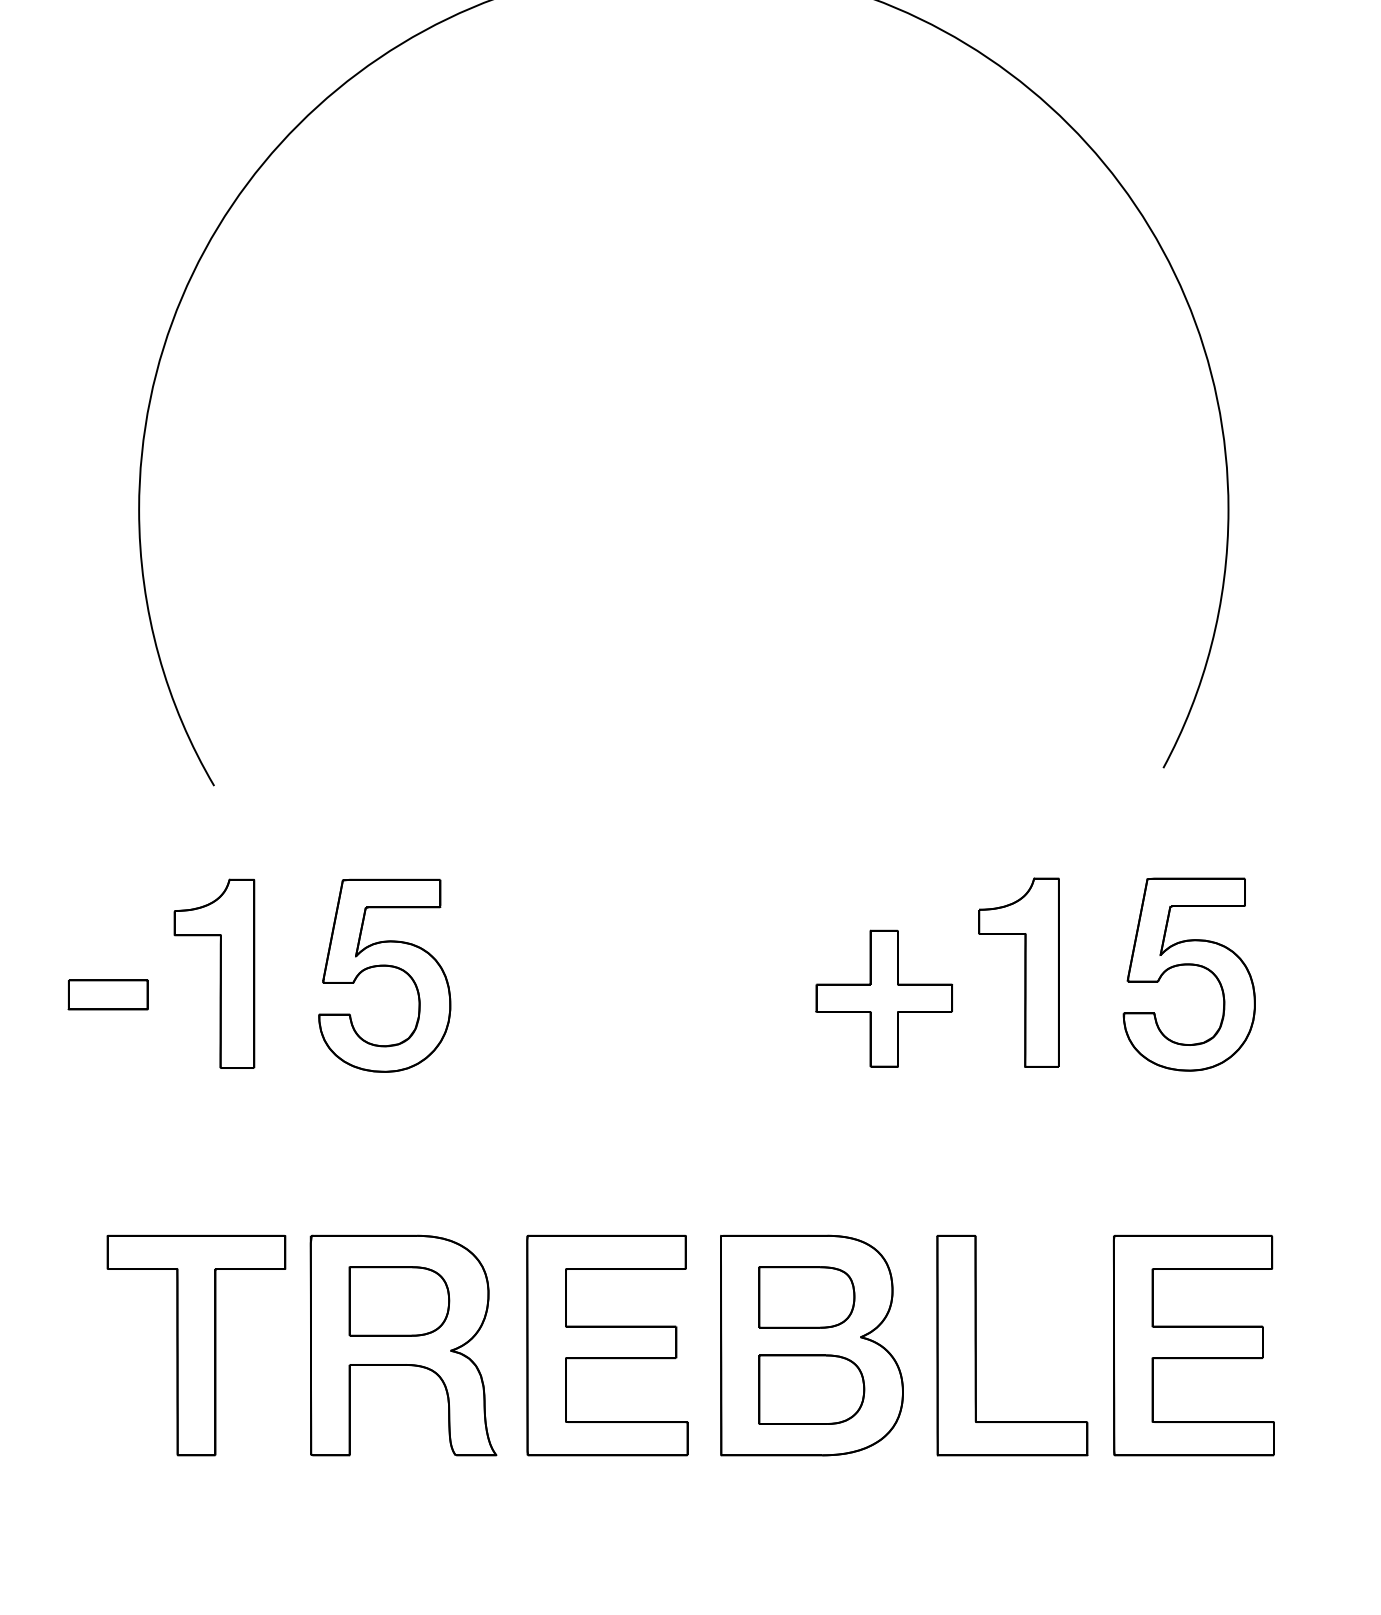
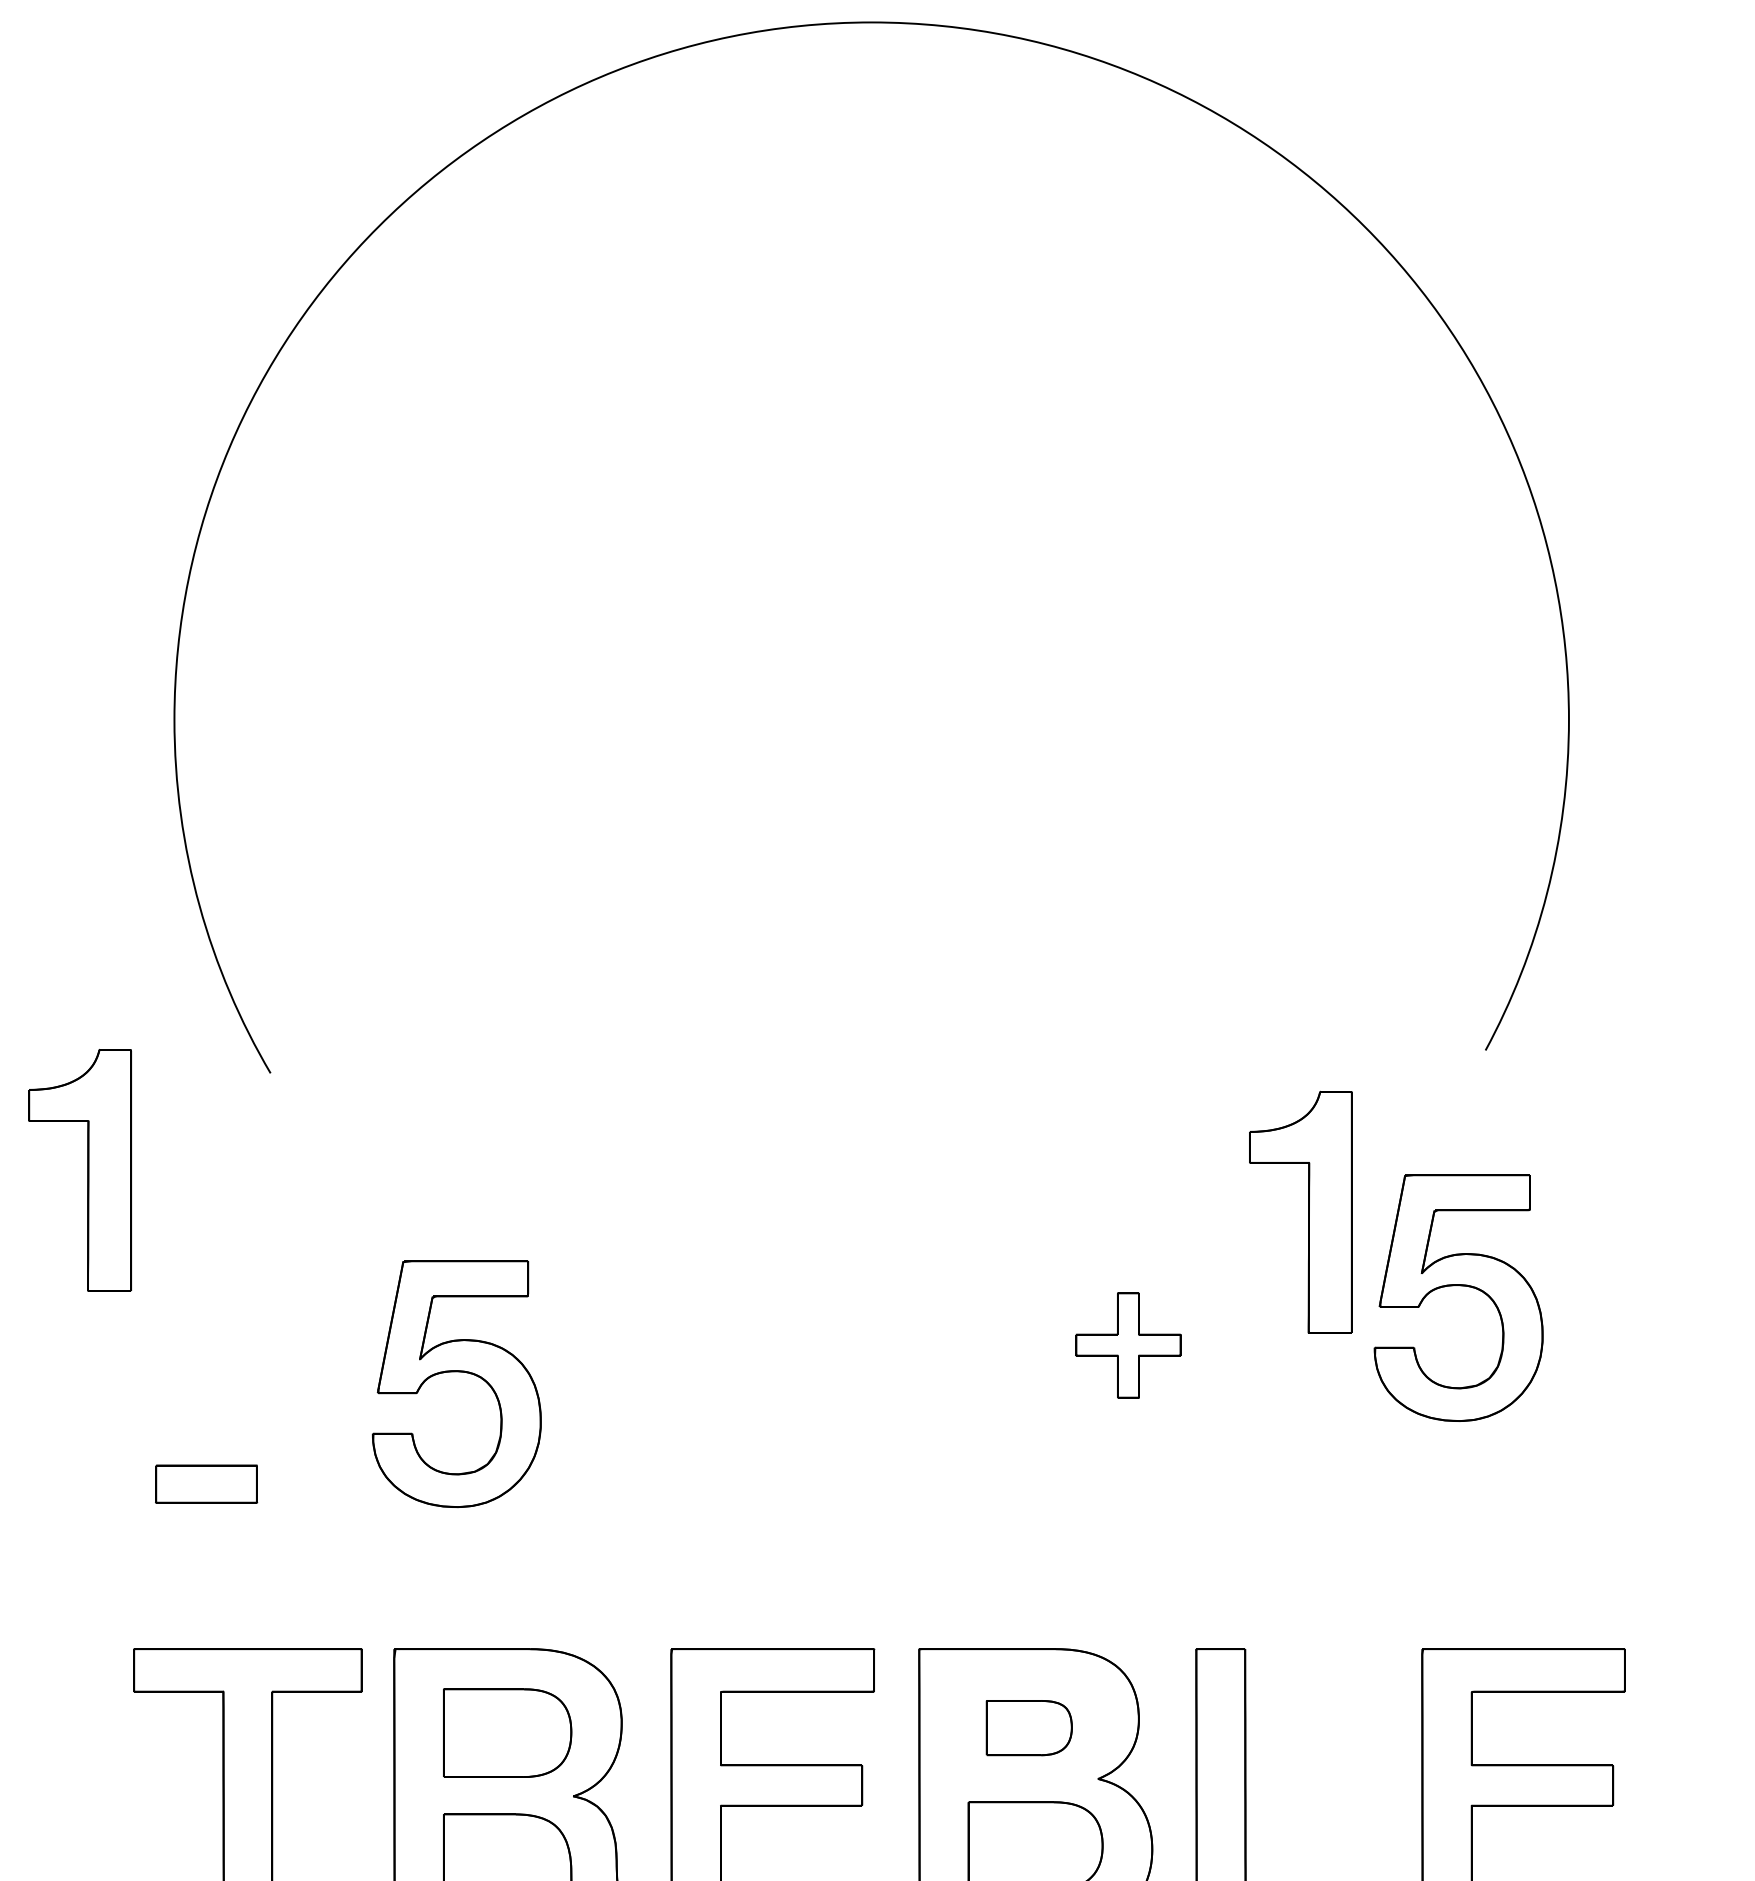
part: (1188, 965) -> (1457, 1286), moved
part: (384, 966) -> (456, 1372), moved
part: (1018, 972) -> (1300, 1212), moved
part: (214, 973) -> (80, 1169), moved
part: (107, 994) -> (205, 1483), moved
part: (884, 998) -> (1128, 1345), size x0.6
part: (806, 1297) -> (1028, 1728), size x0.7

